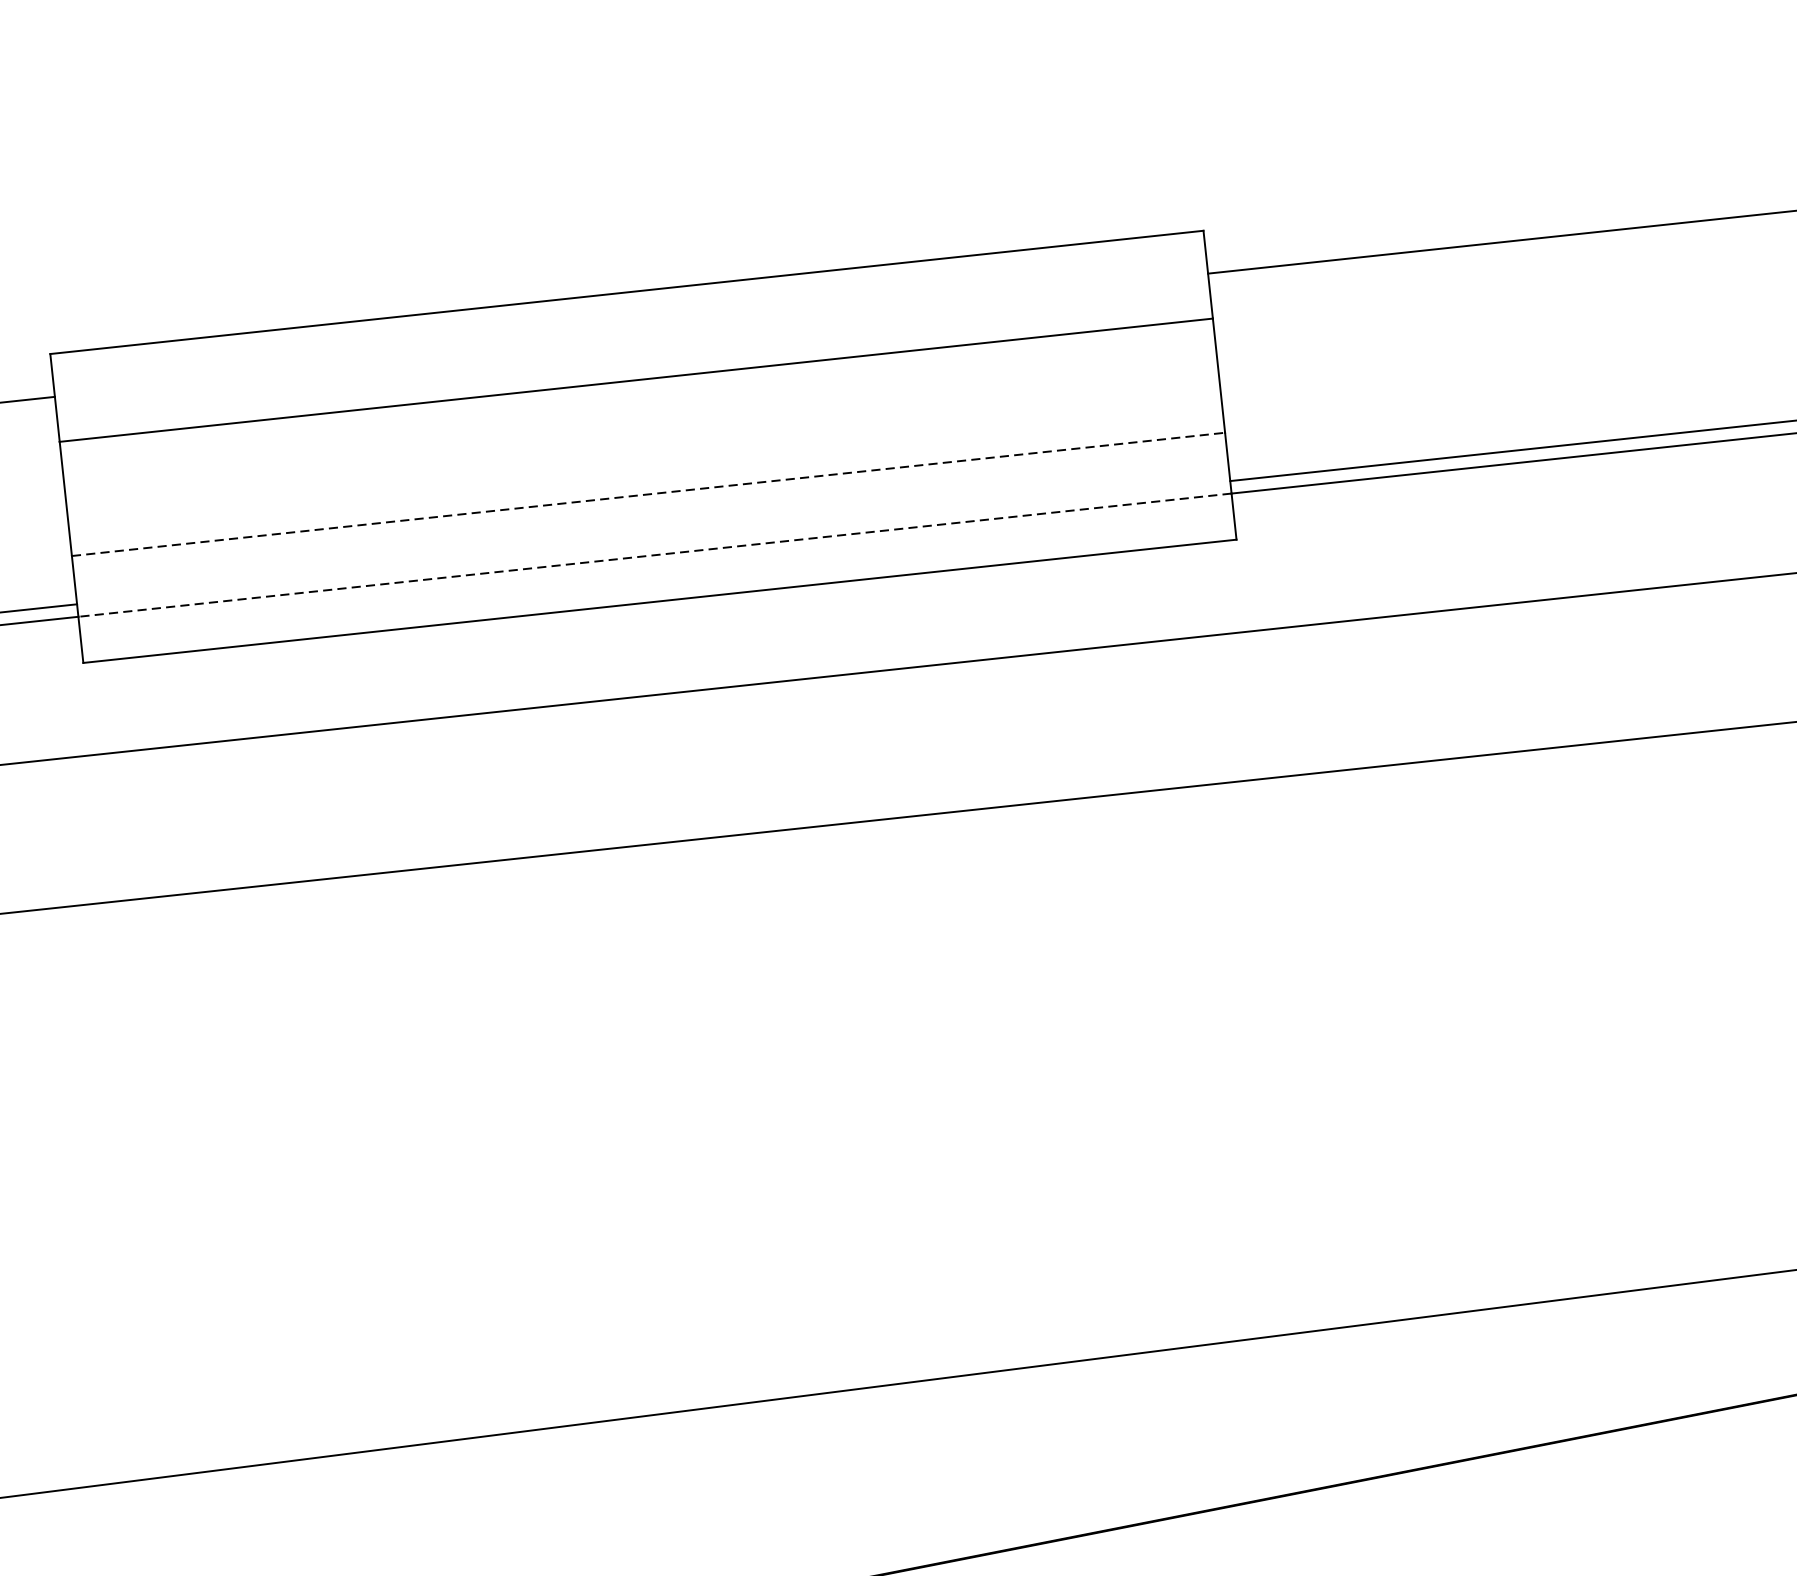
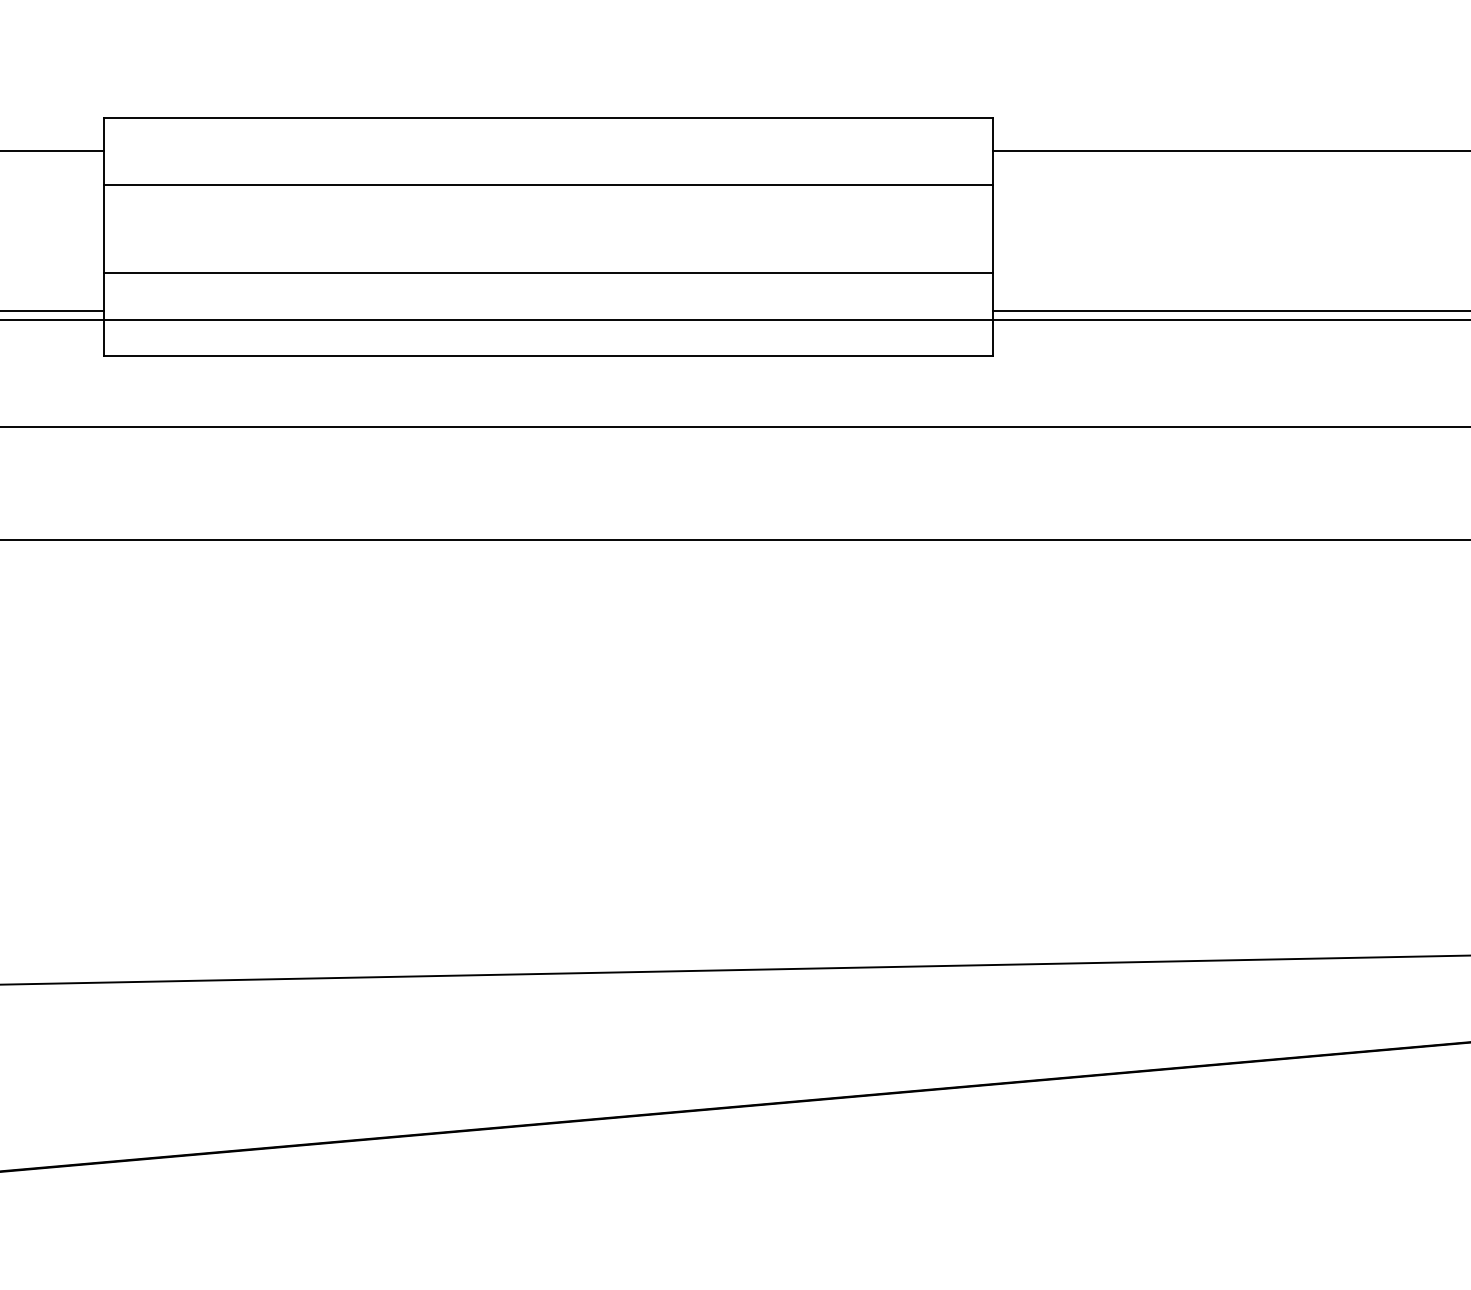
line: (648, 494) -> (548, 273), dashed -> solid
line: (654, 555) -> (547, 320), dashed -> solid

